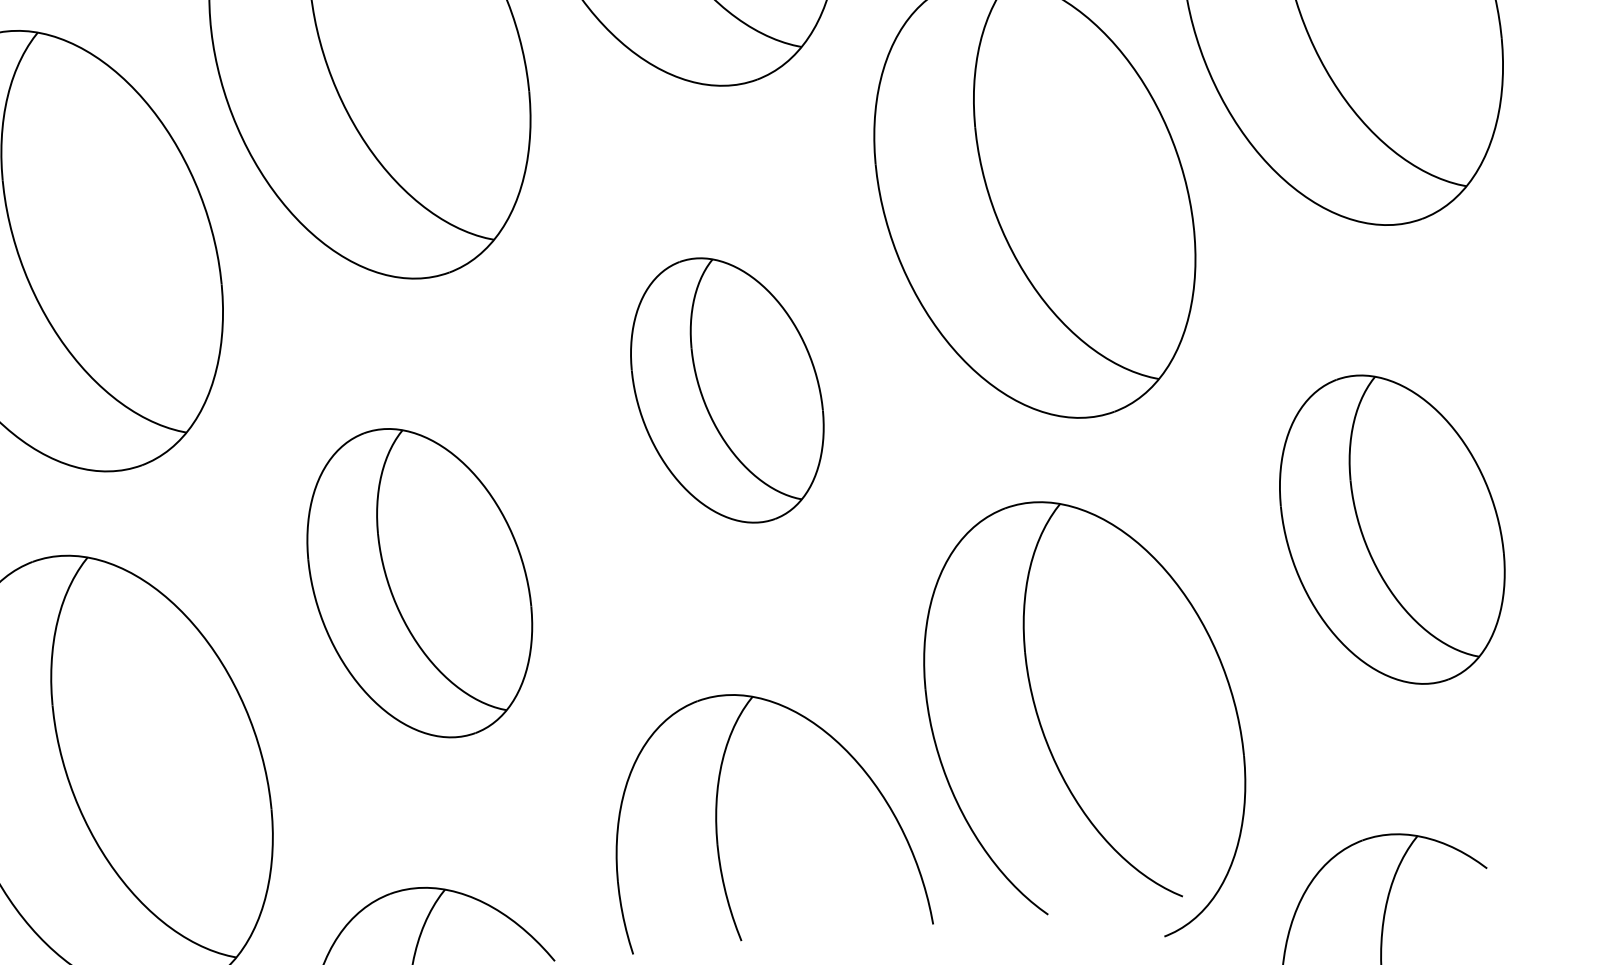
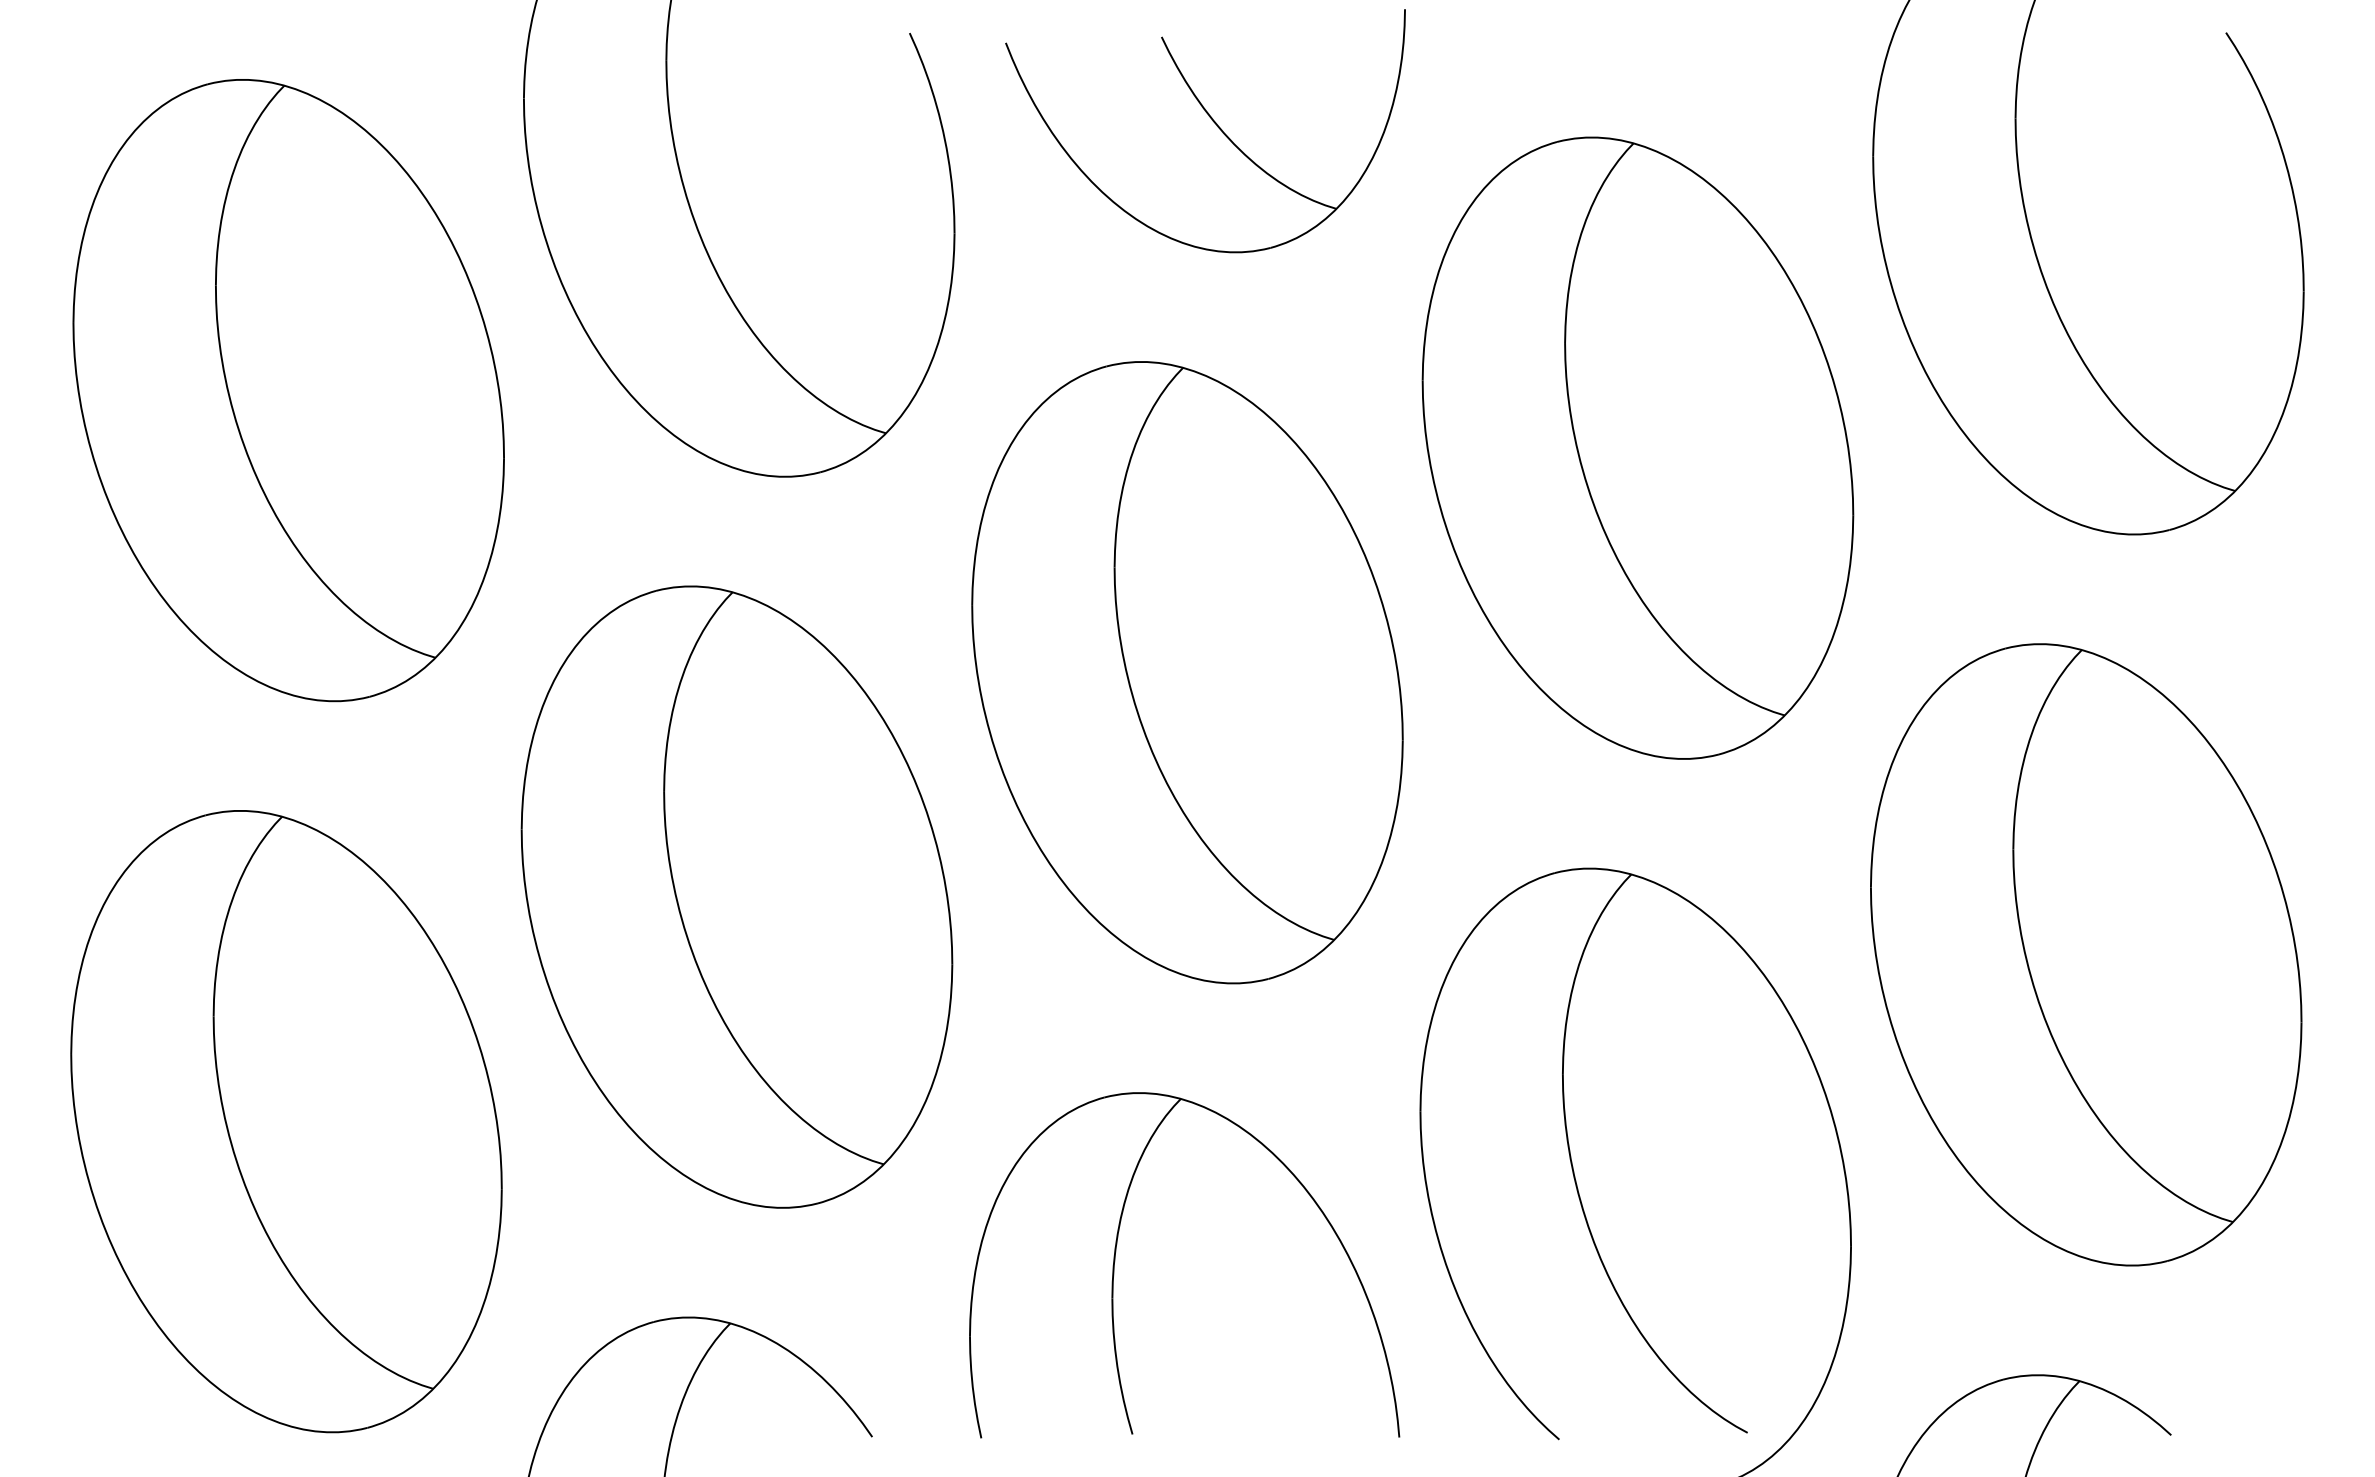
part: (727, 390) -> (1187, 672), size x1.67
part: (1392, 529) -> (2086, 954), size x1.43
part: (419, 582) -> (736, 896), size x1.43

